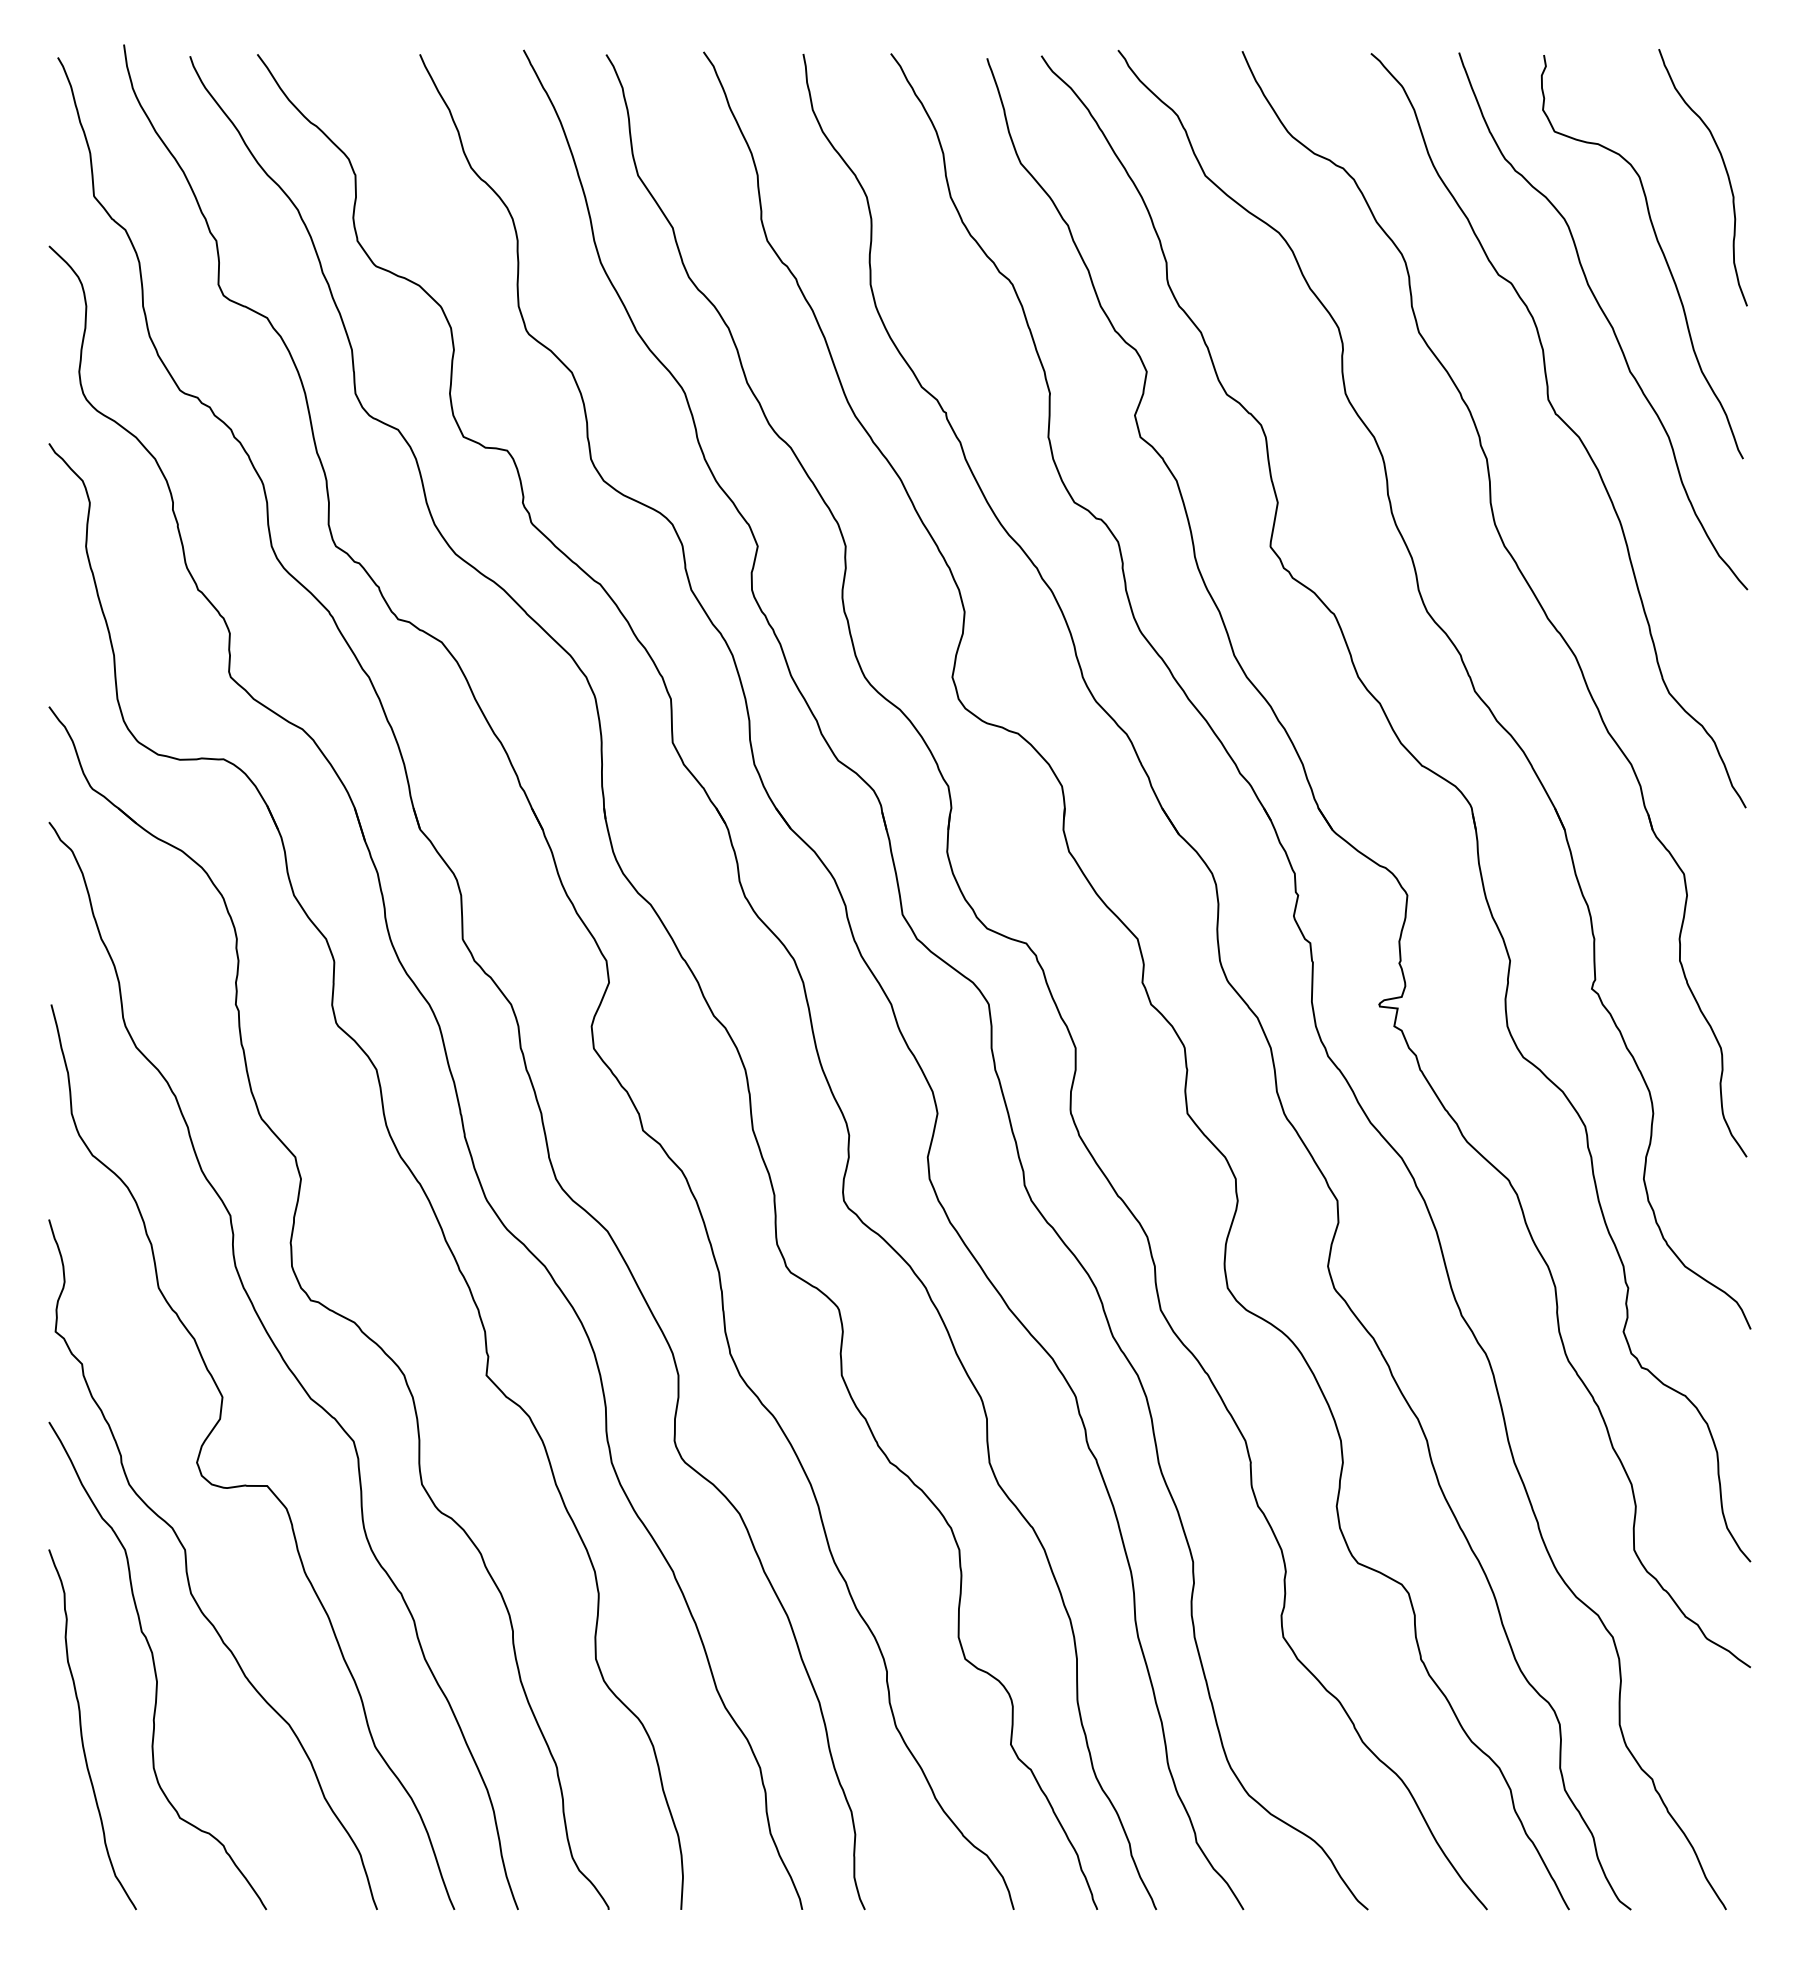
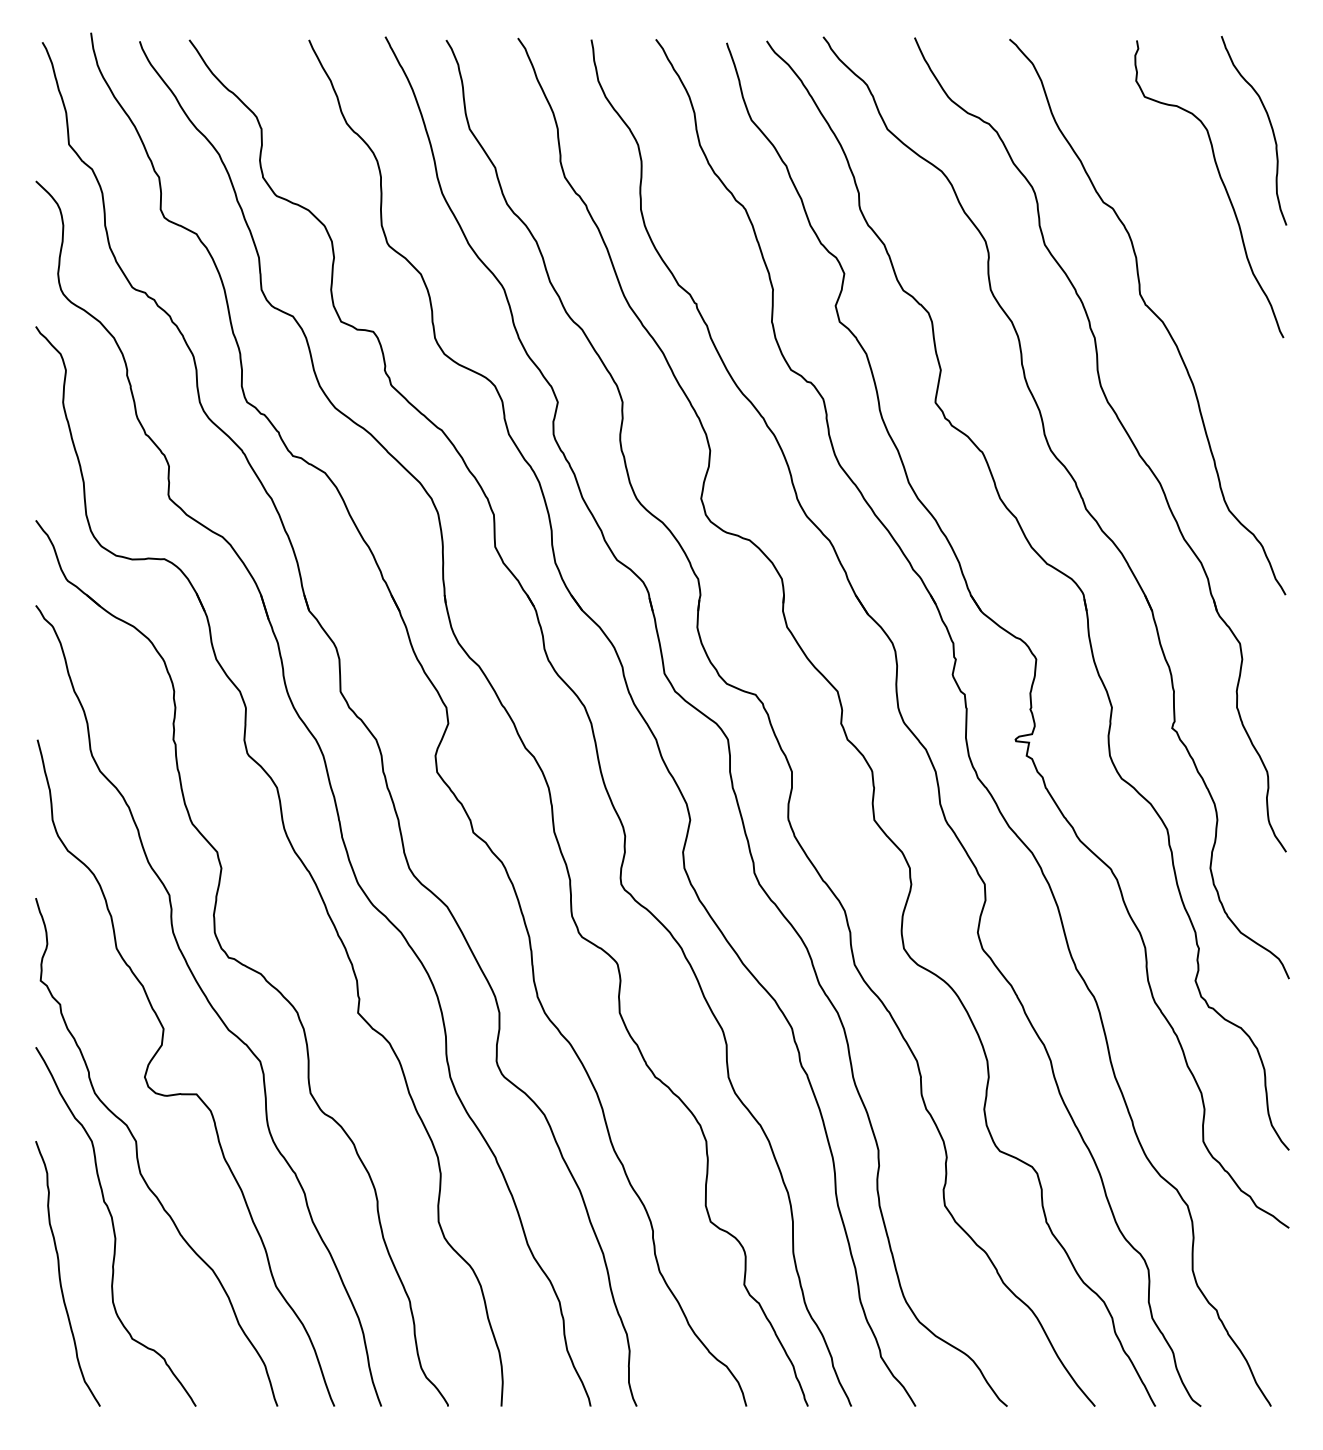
curve: (1605, 318) -> (1182, 234), removed

